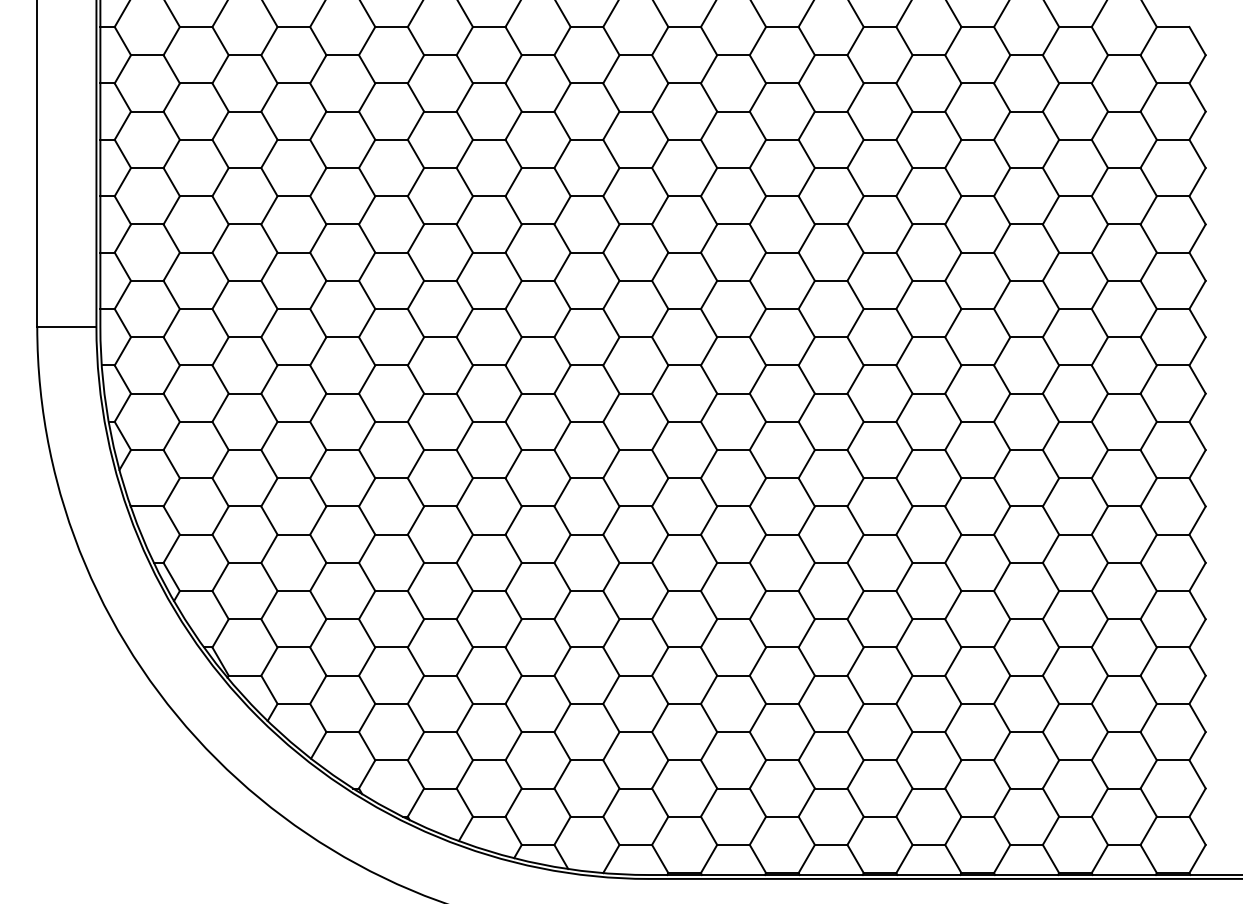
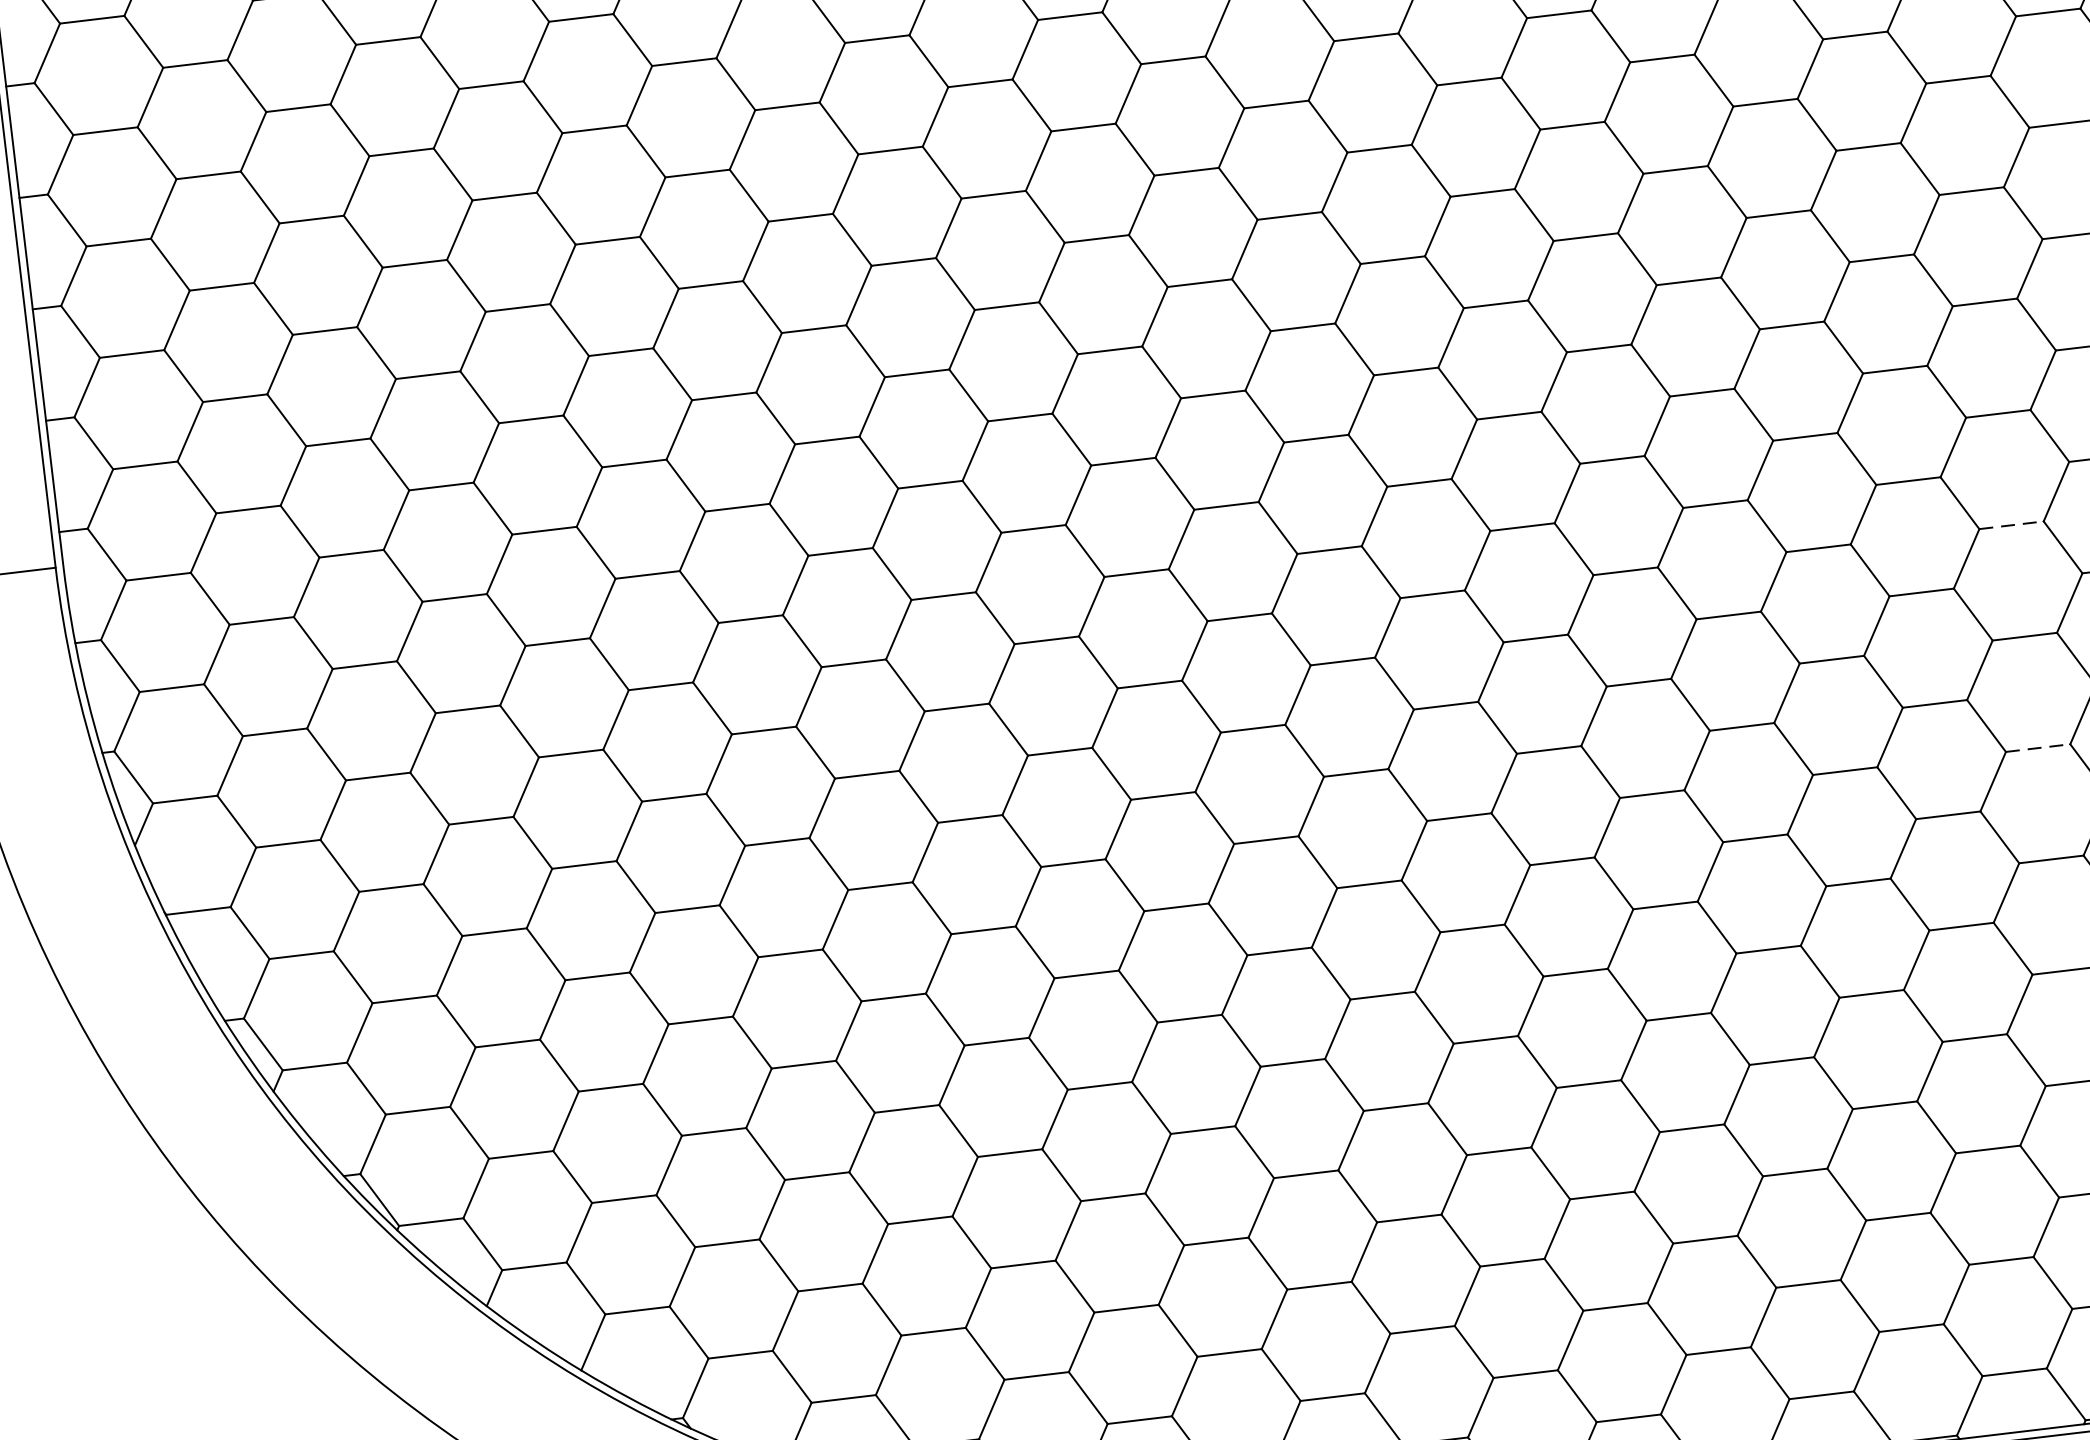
line: (1075, 421) -> (2011, 524), solid -> dashed
line: (1075, 534) -> (2038, 747), solid -> dashed

